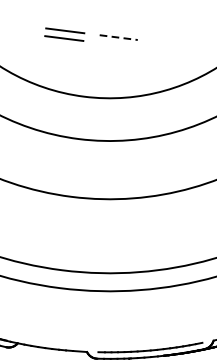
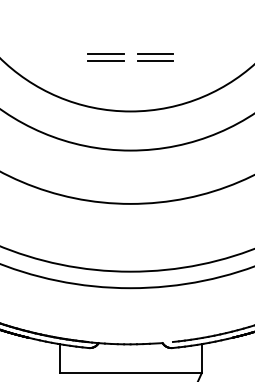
line: (118, 37) -> (155, 53), dashed -> solid
line: (116, 44) -> (154, 60), added

